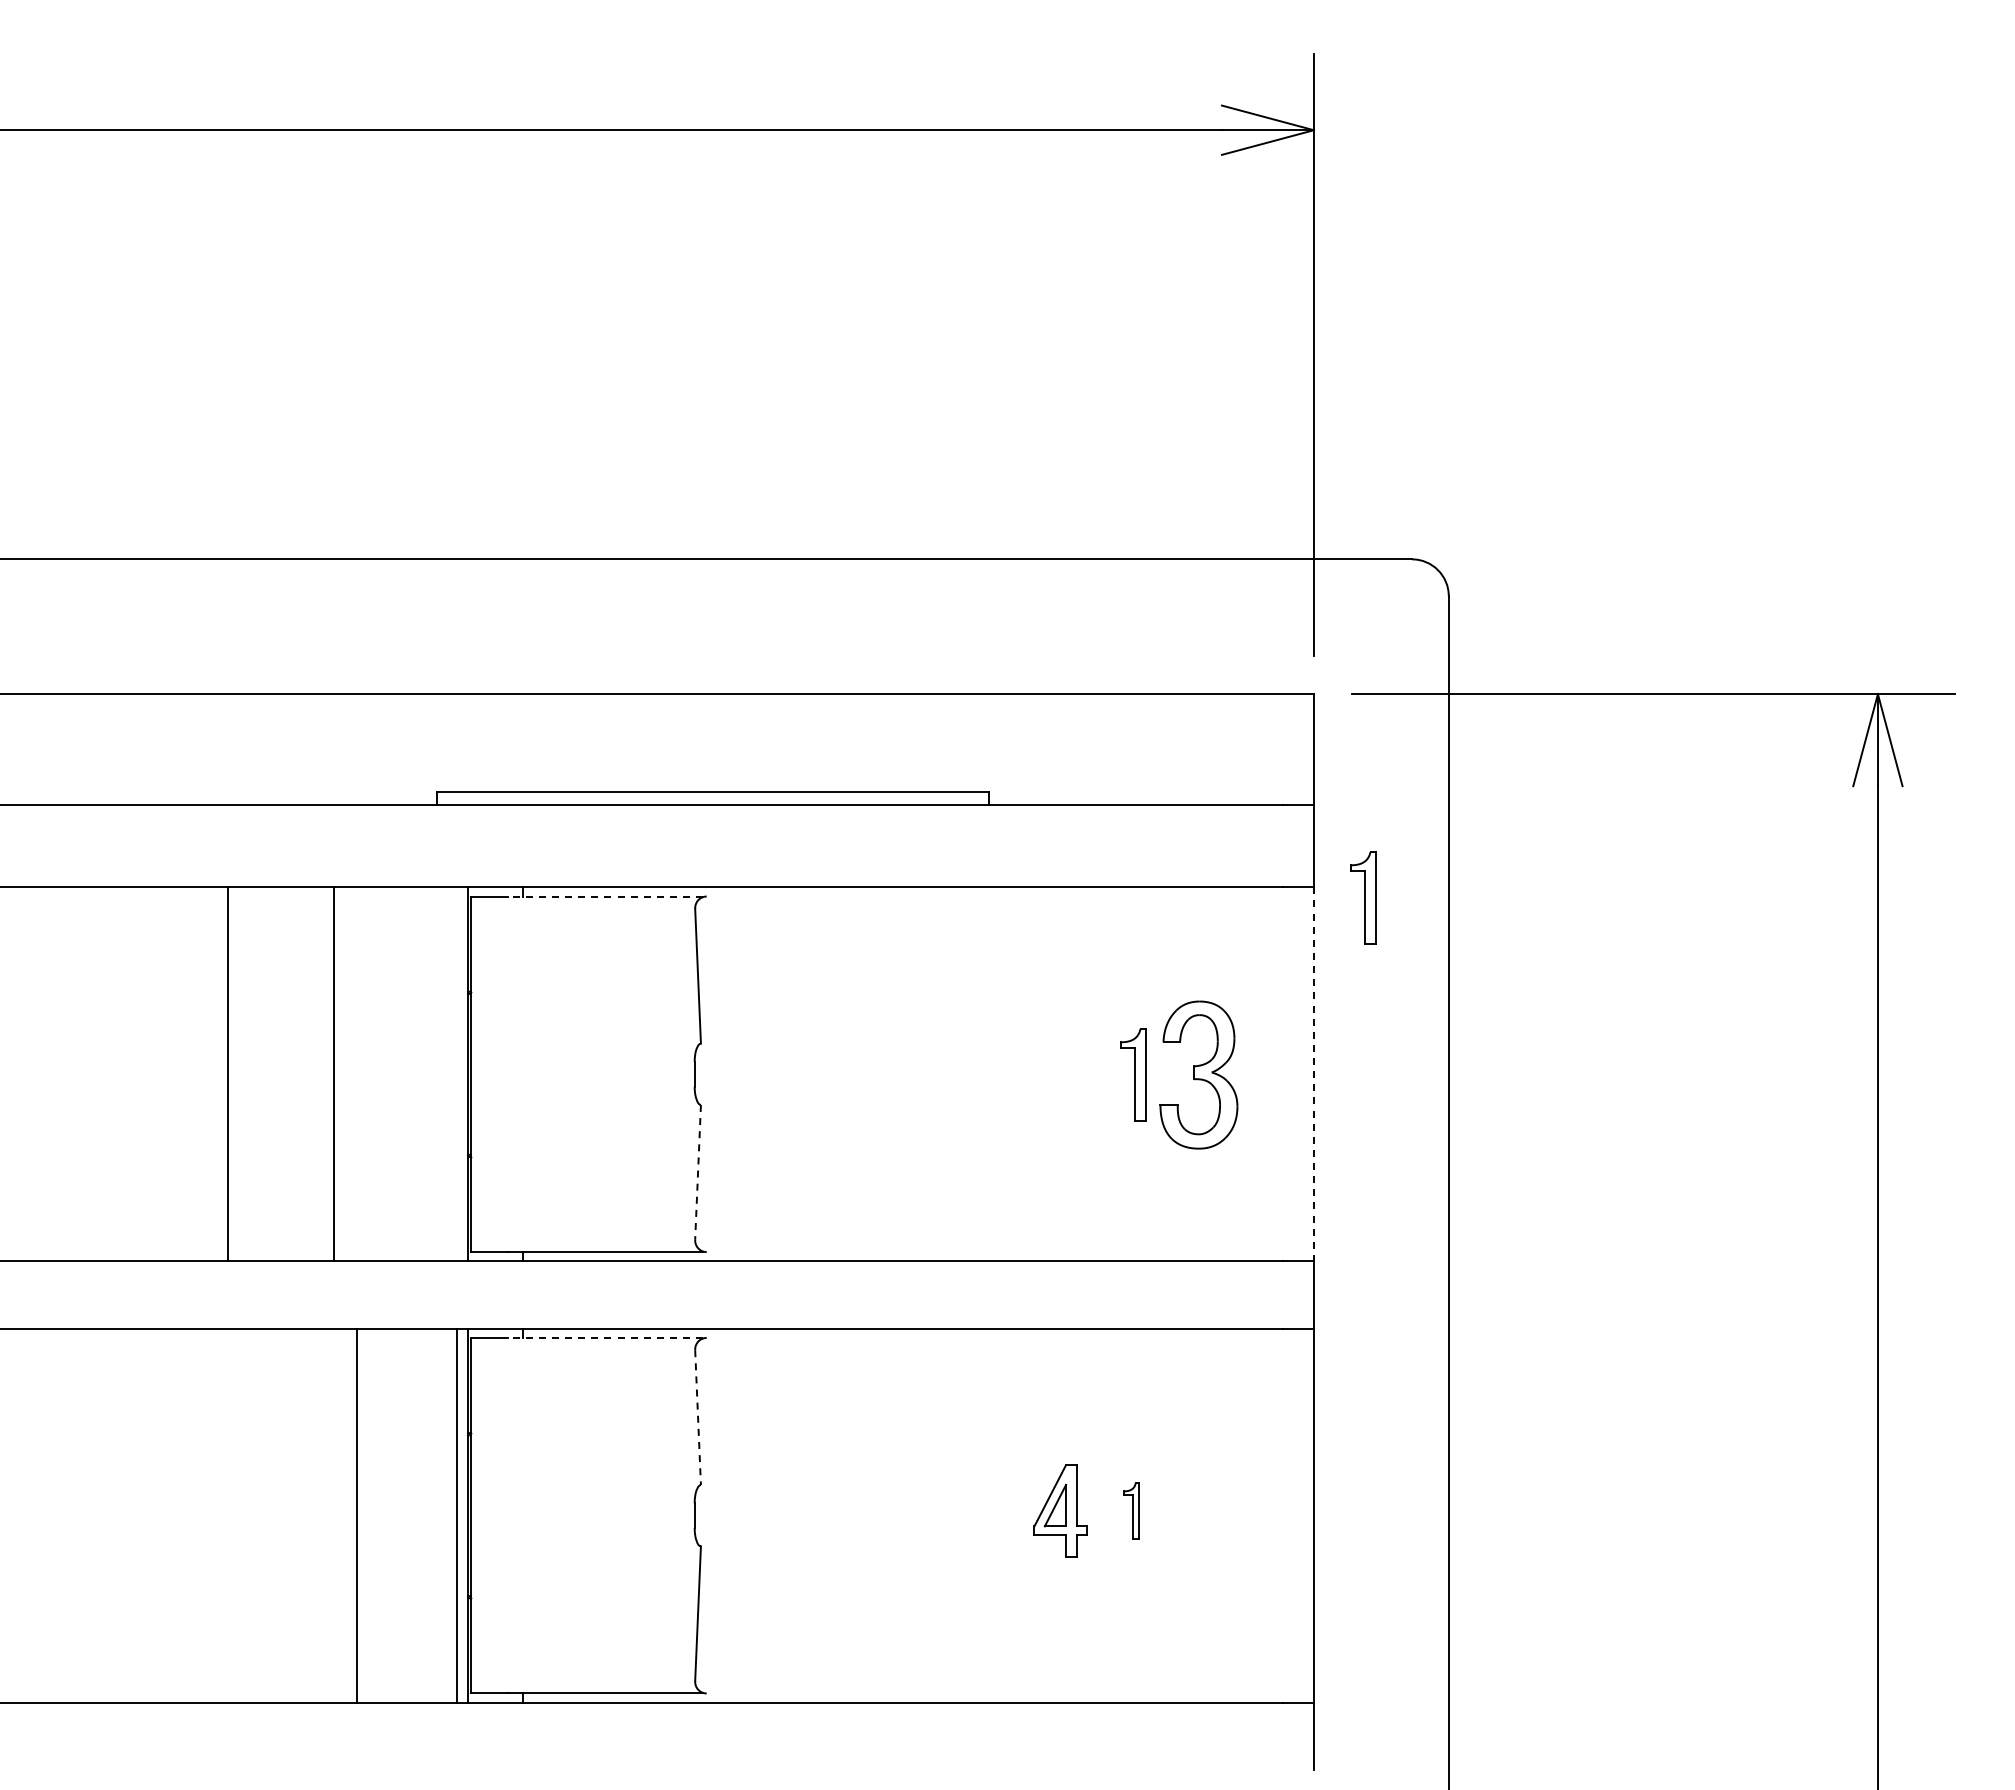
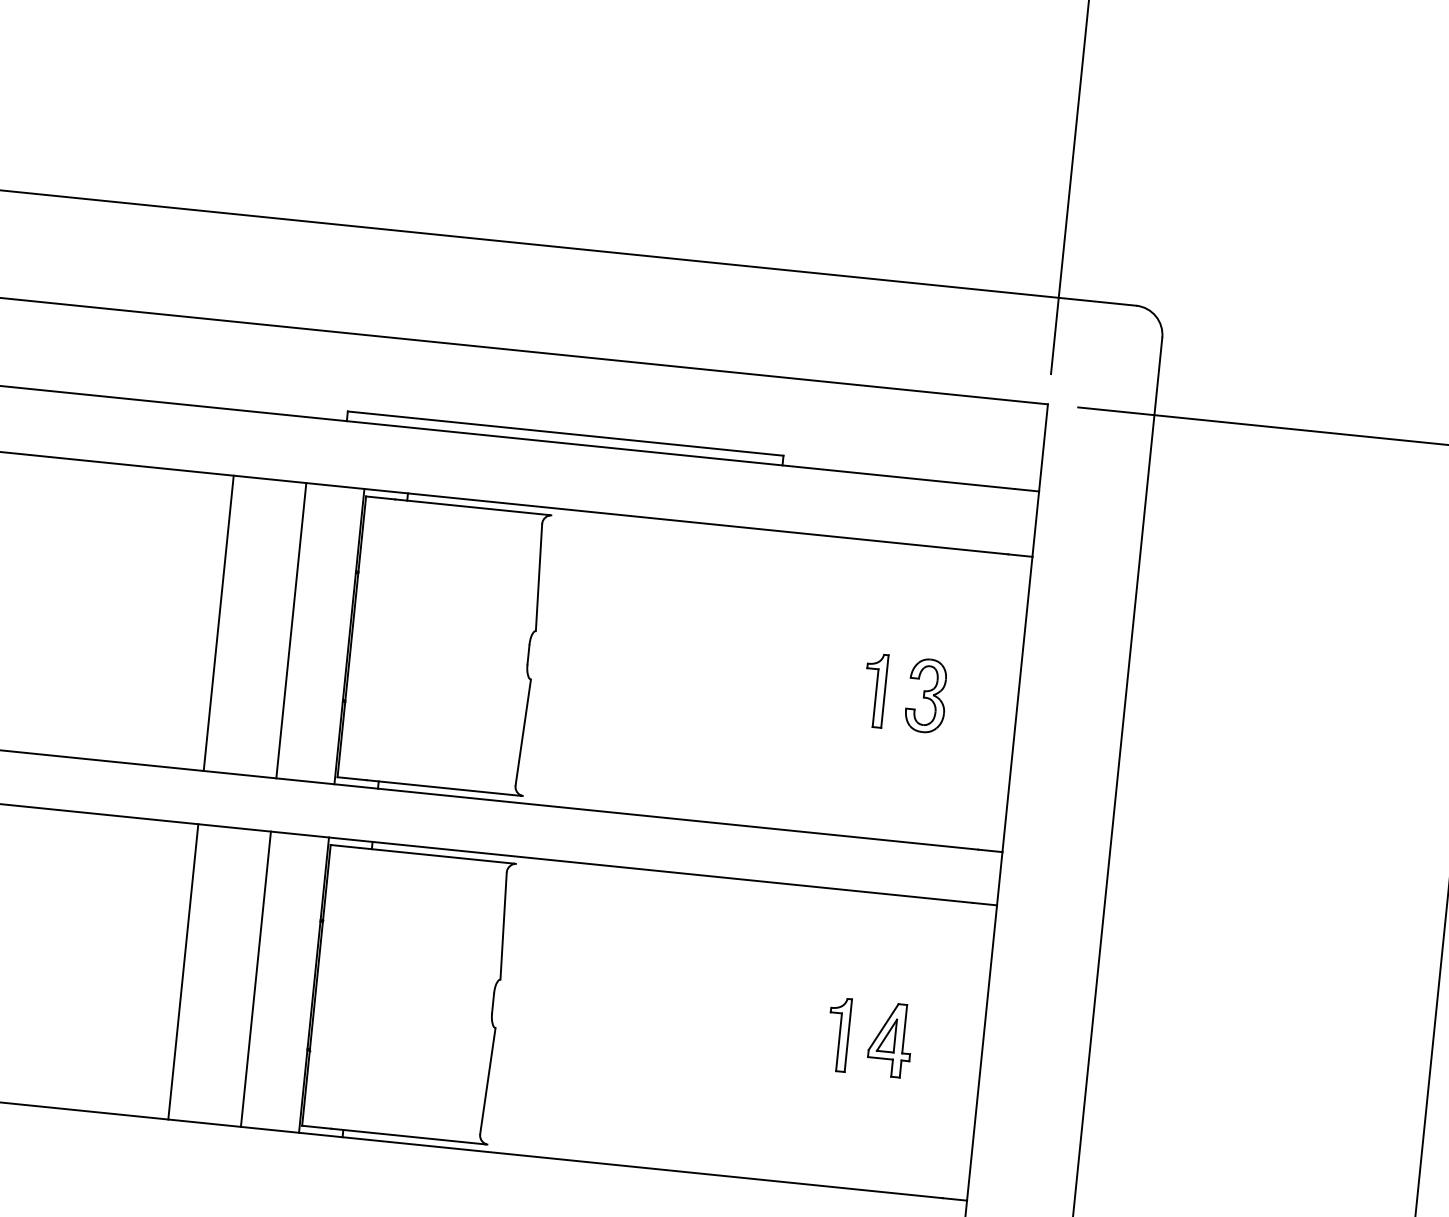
line: (605, 896) -> (472, 507), dashed -> solid
part: (1363, 897) -> (1070, 568), removed
line: (228, 1074) -> (218, 623), moved
line: (334, 1074) -> (291, 630), moved
part: (1198, 1074) -> (926, 695), size x0.62
line: (1313, 1074) -> (1017, 704), dashed -> solid
line: (698, 1172) -> (523, 732), dashed -> solid
line: (605, 1337) -> (436, 855), dashed -> solid
line: (698, 1418) -> (503, 926), dashed -> solid
part: (1060, 1510) -> (890, 1039), moved
part: (1131, 1510) -> (838, 1034), size x1.67
line: (357, 1515) -> (183, 971), moved
line: (457, 1515) -> (256, 979), moved

